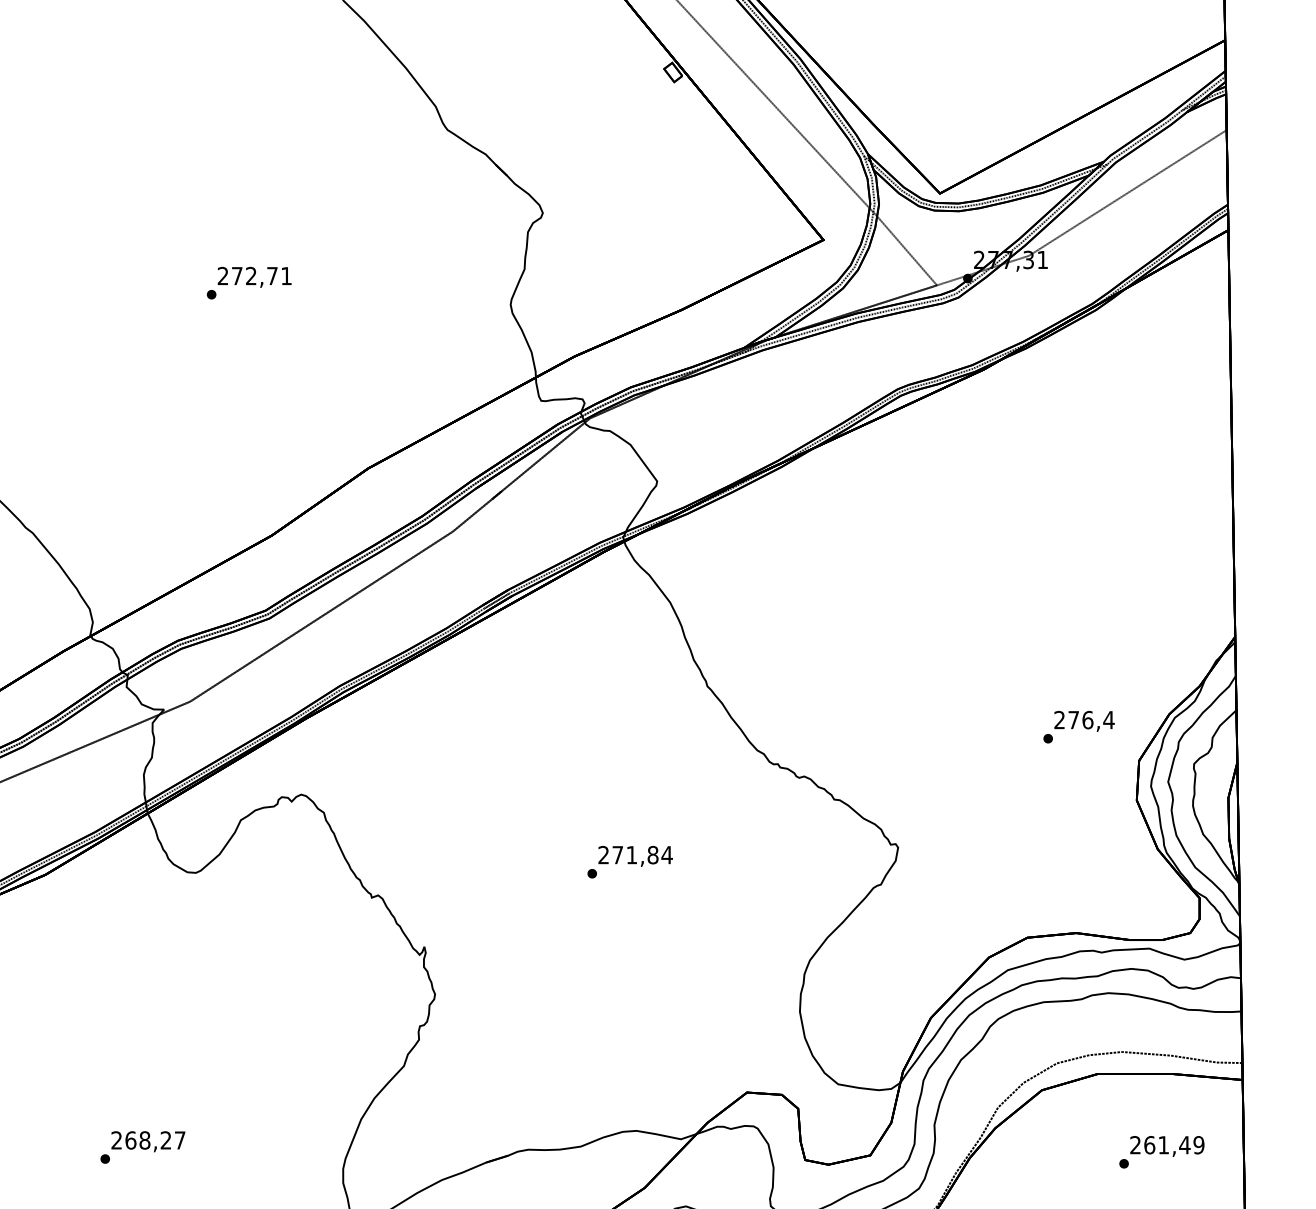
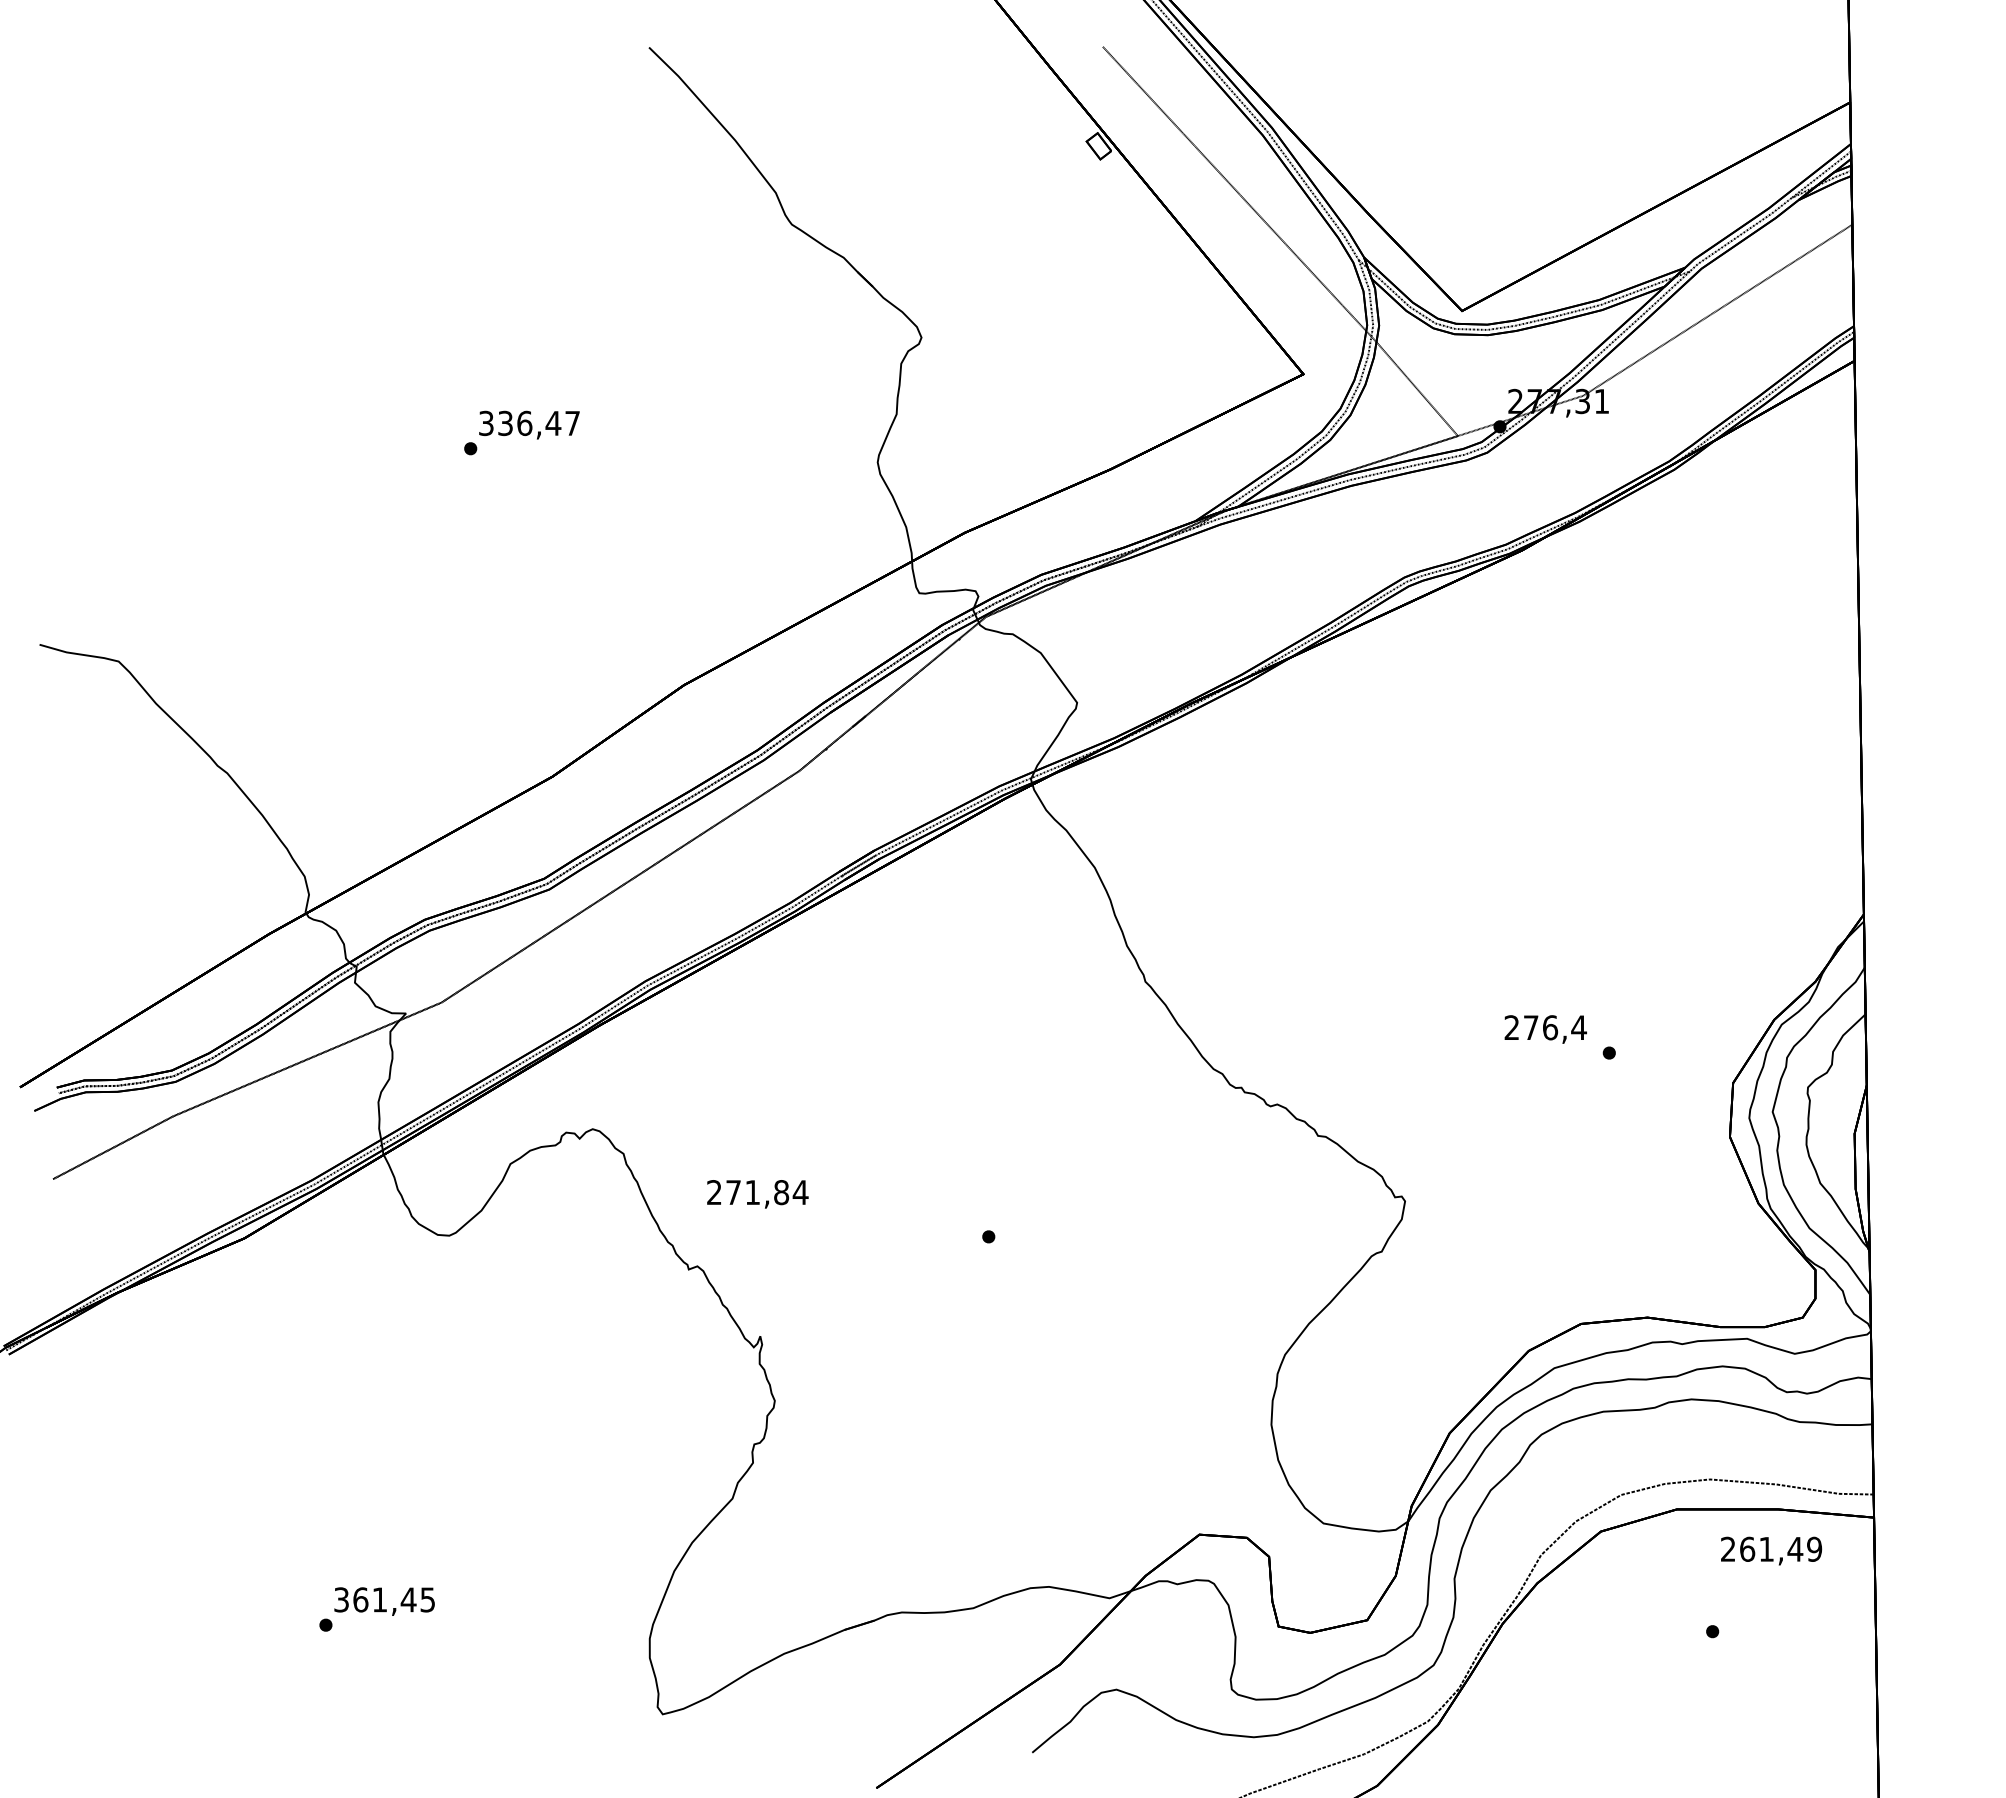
text: (254, 276) -> (529, 423), 272,71 -> 336,47
text: (1084, 721) -> (1545, 1029), moved
text: (635, 856) -> (757, 1194), moved
text: (148, 1140) -> (384, 1599), 268,27 -> 361,45
text: (1167, 1146) -> (1771, 1550), moved

